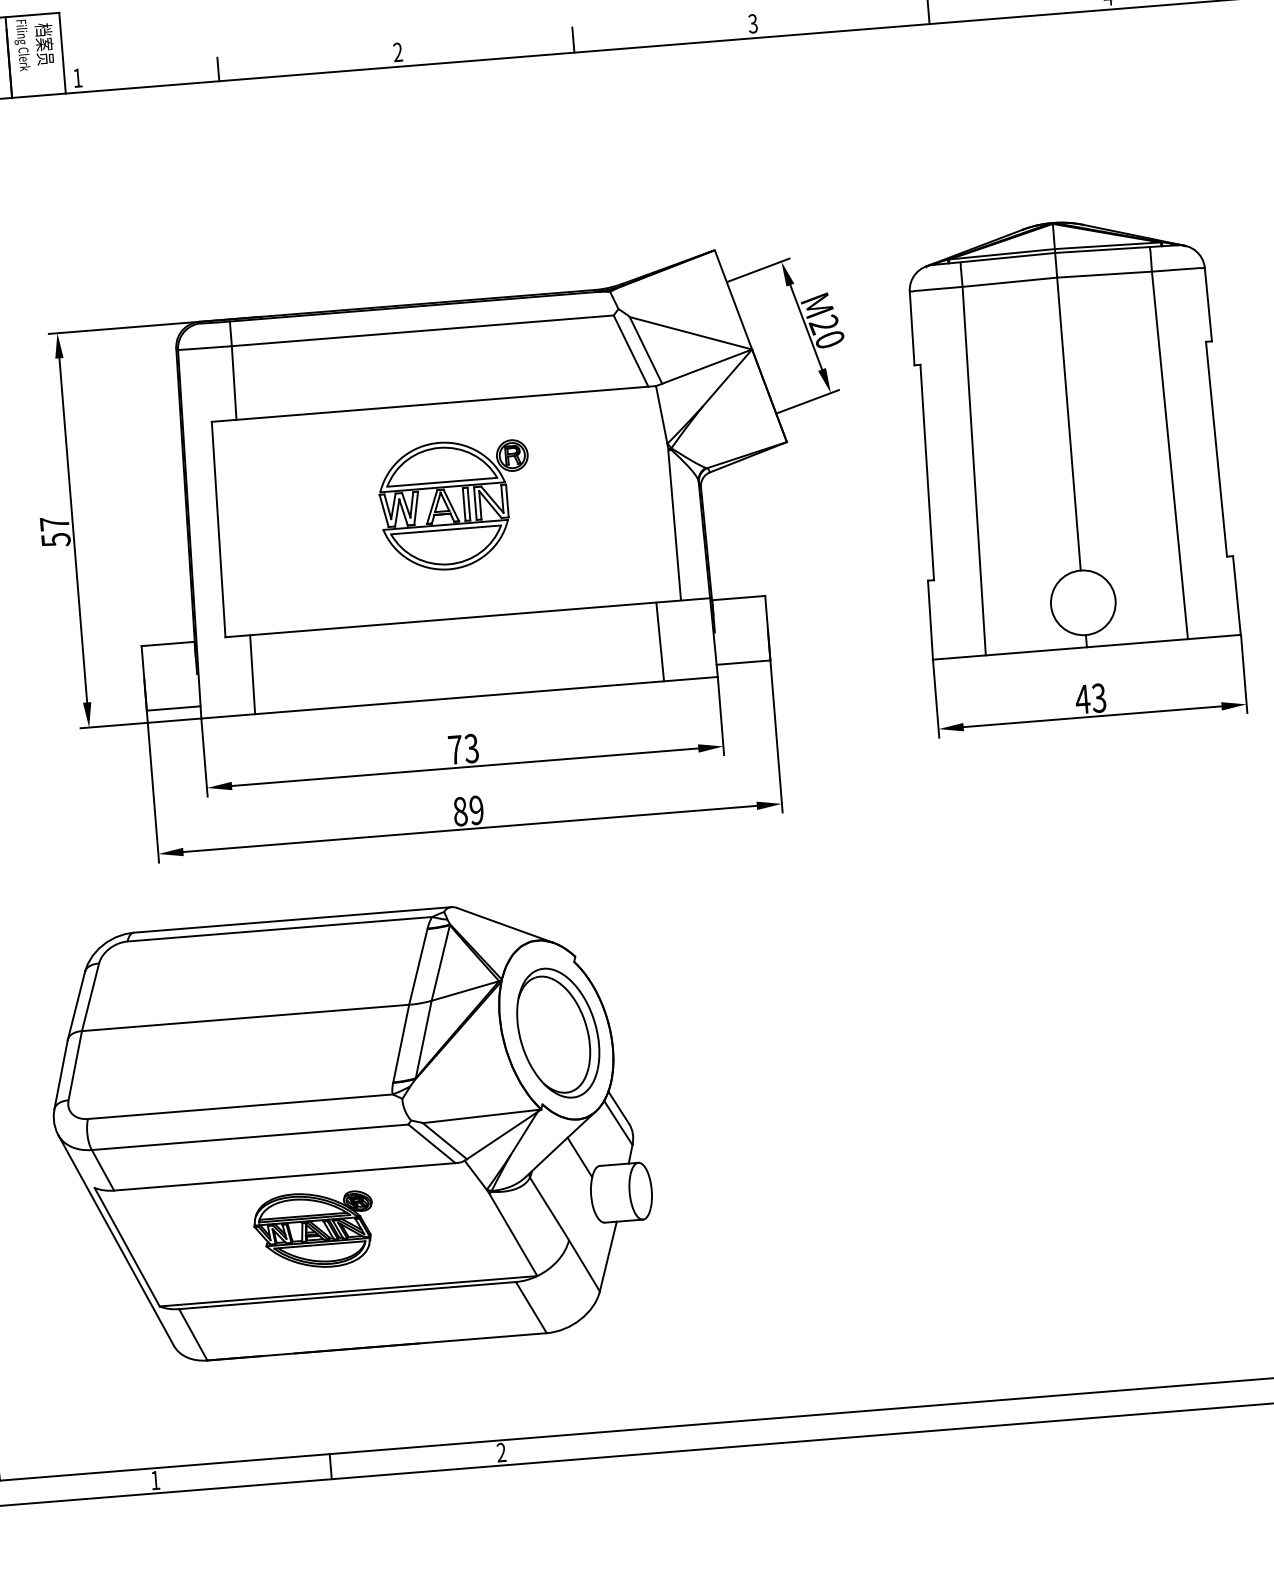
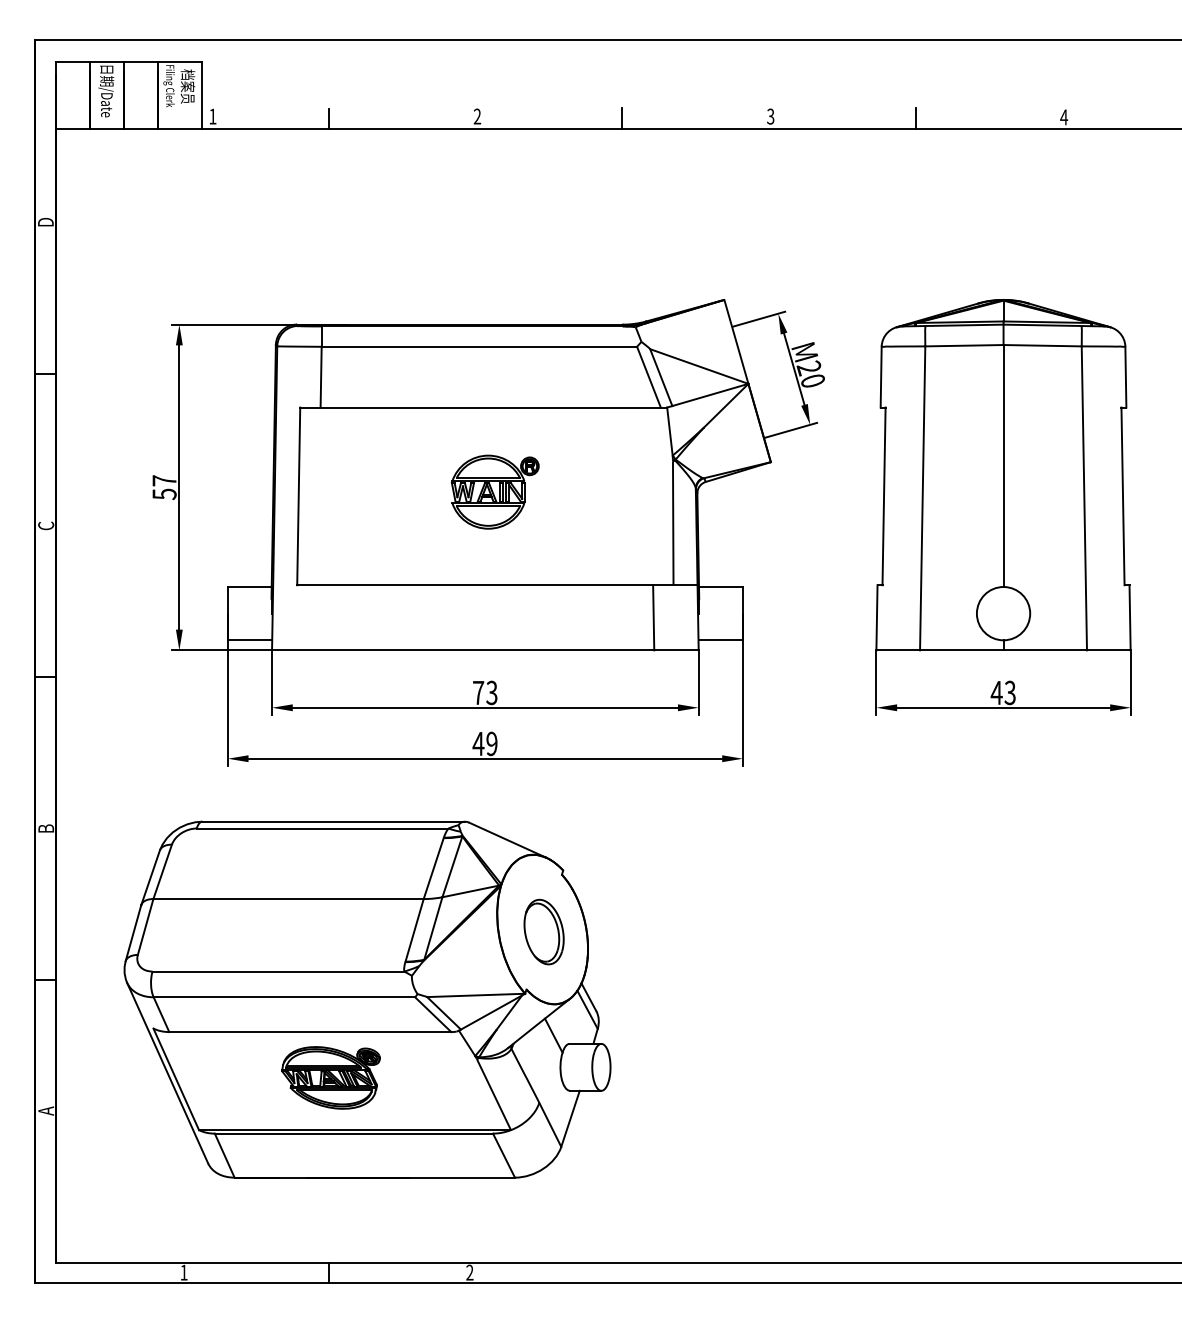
part: (456, 505) -> (495, 492), size x0.7
line: (251, 674) -> (316, 617), removed
text: (460, 811) -> (478, 743), 89 -> 49
part: (557, 1032) -> (543, 931), size x0.6

